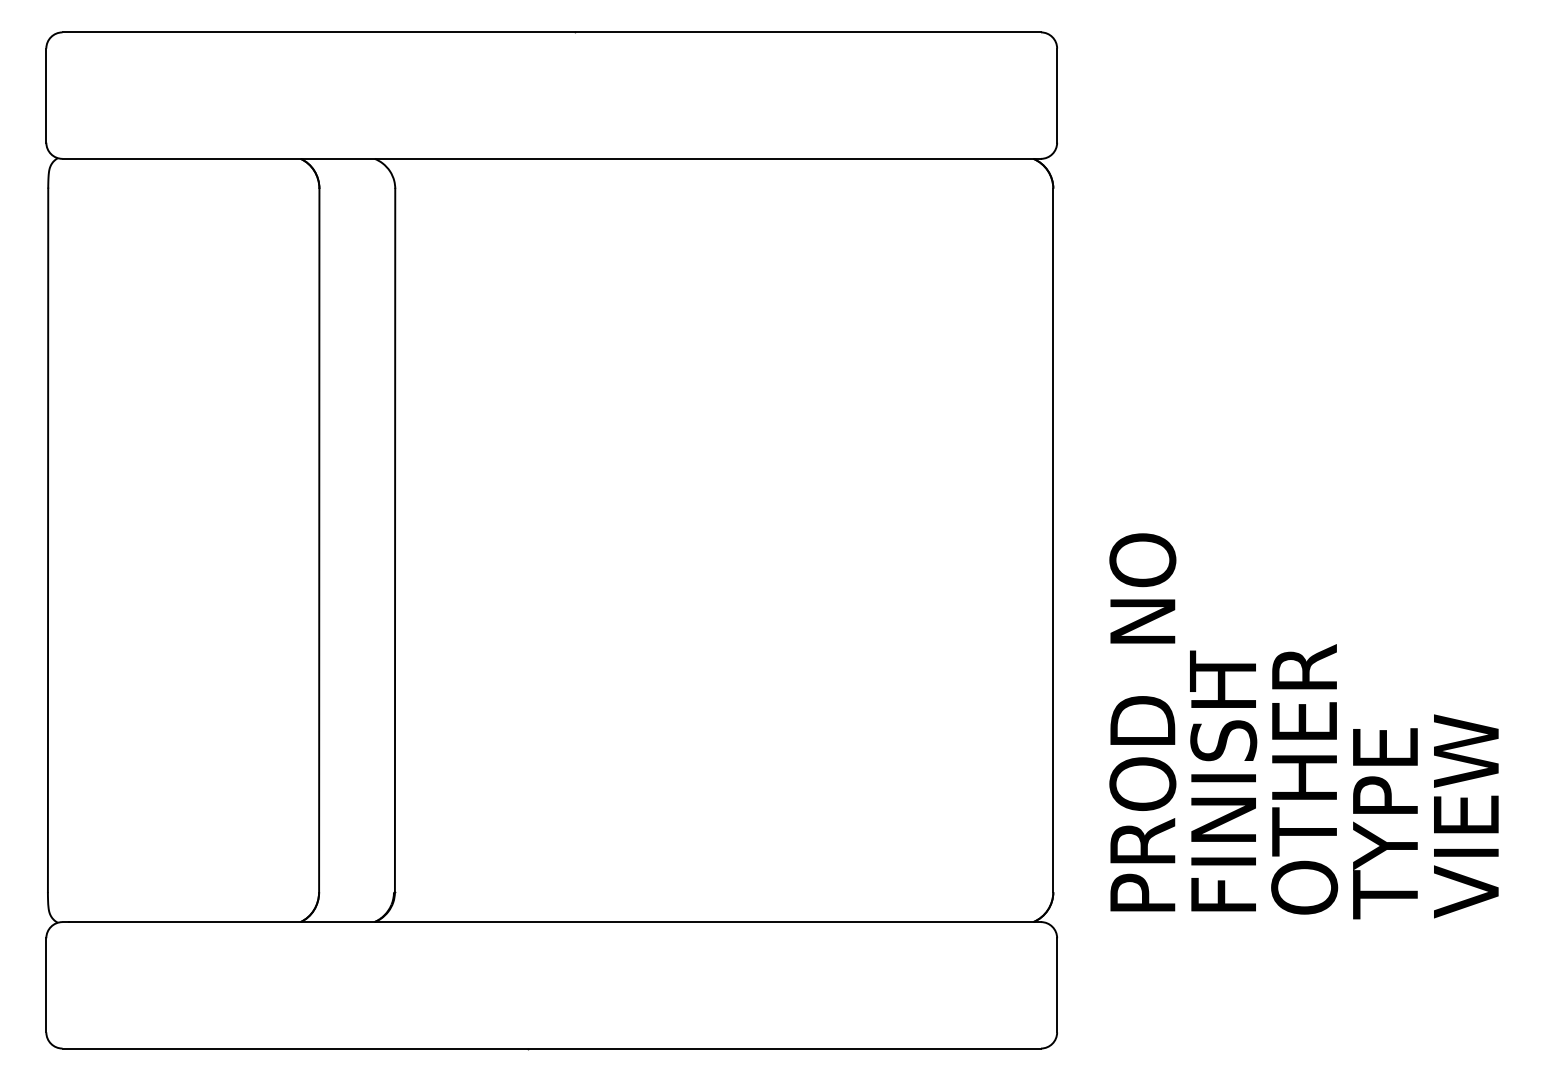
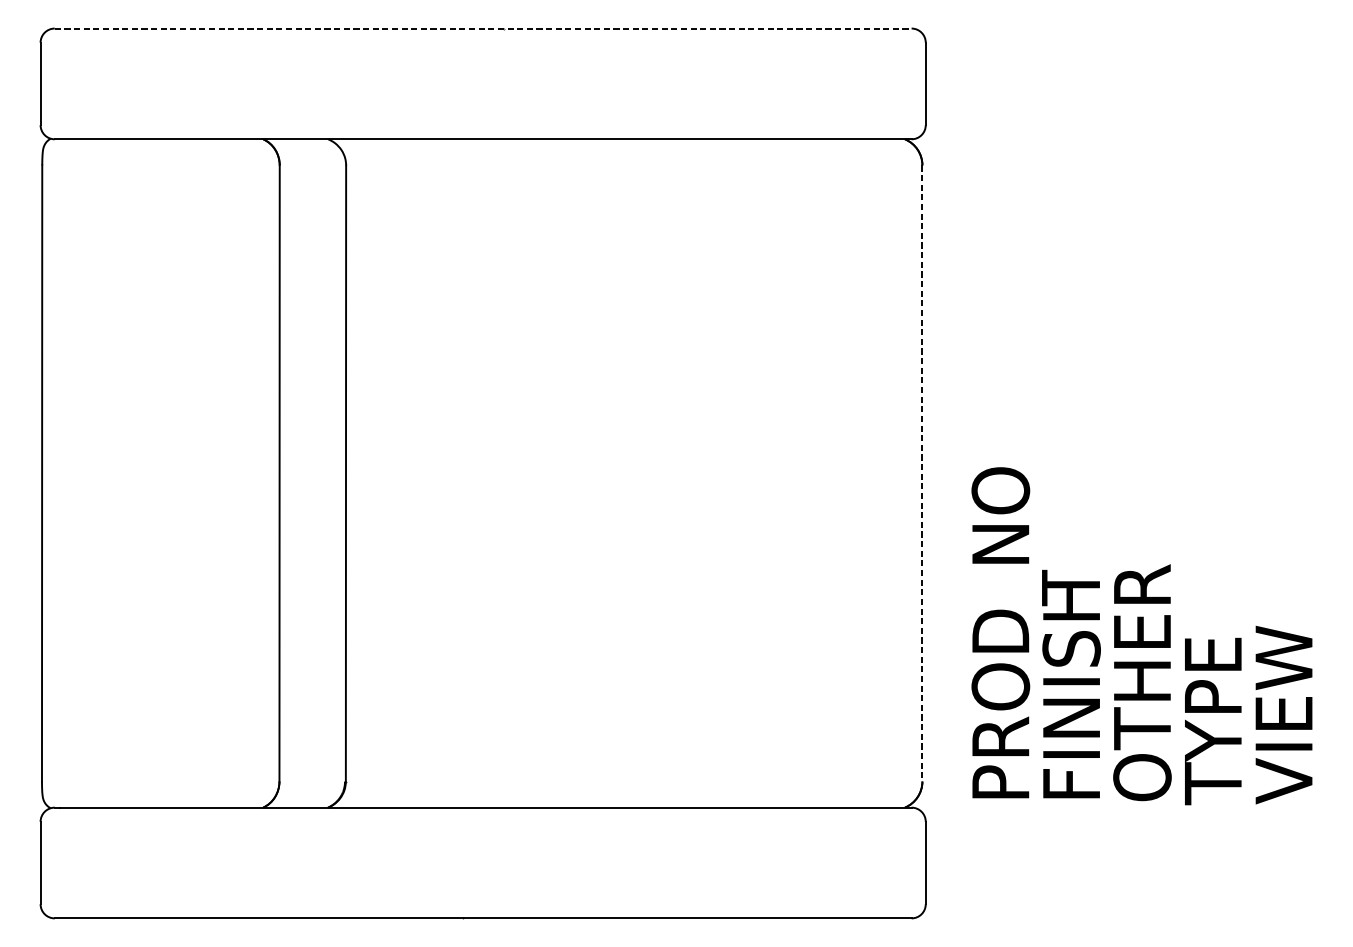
line: (552, 32) -> (483, 28), solid -> dashed
line: (1053, 540) -> (922, 473), solid -> dashed

